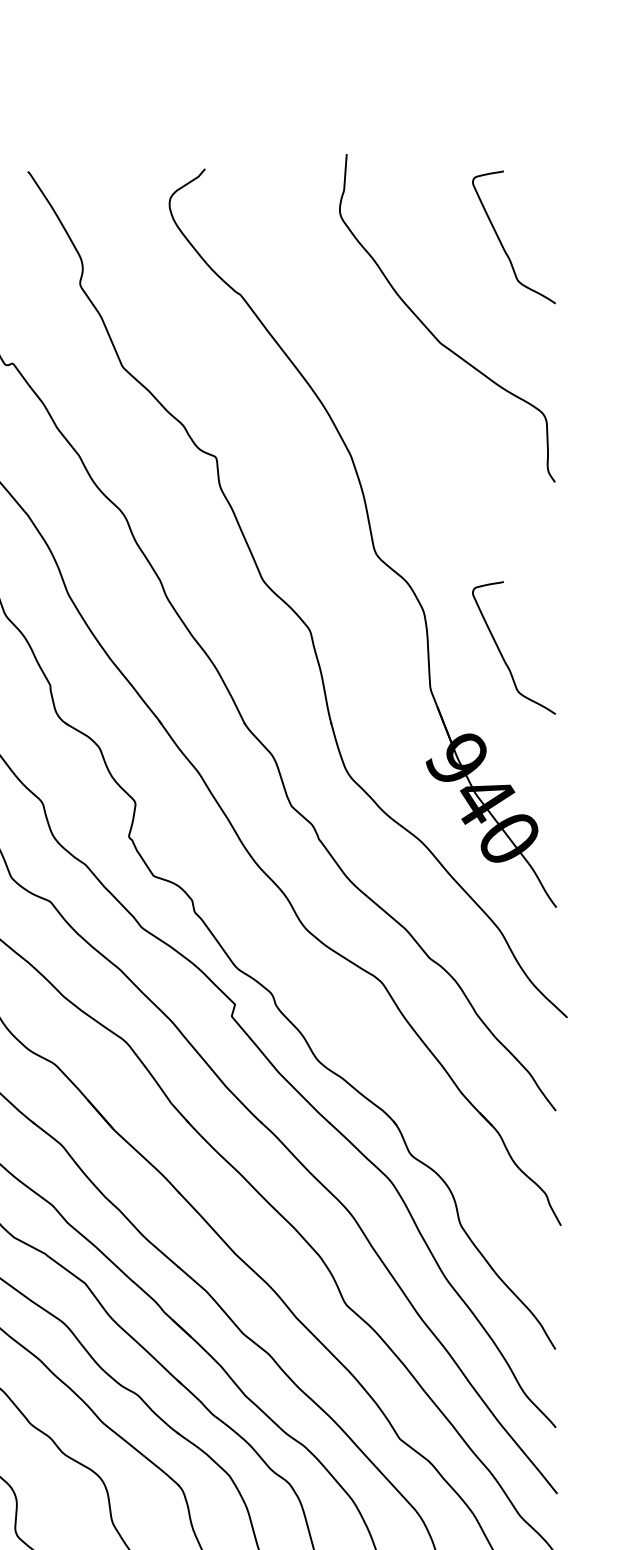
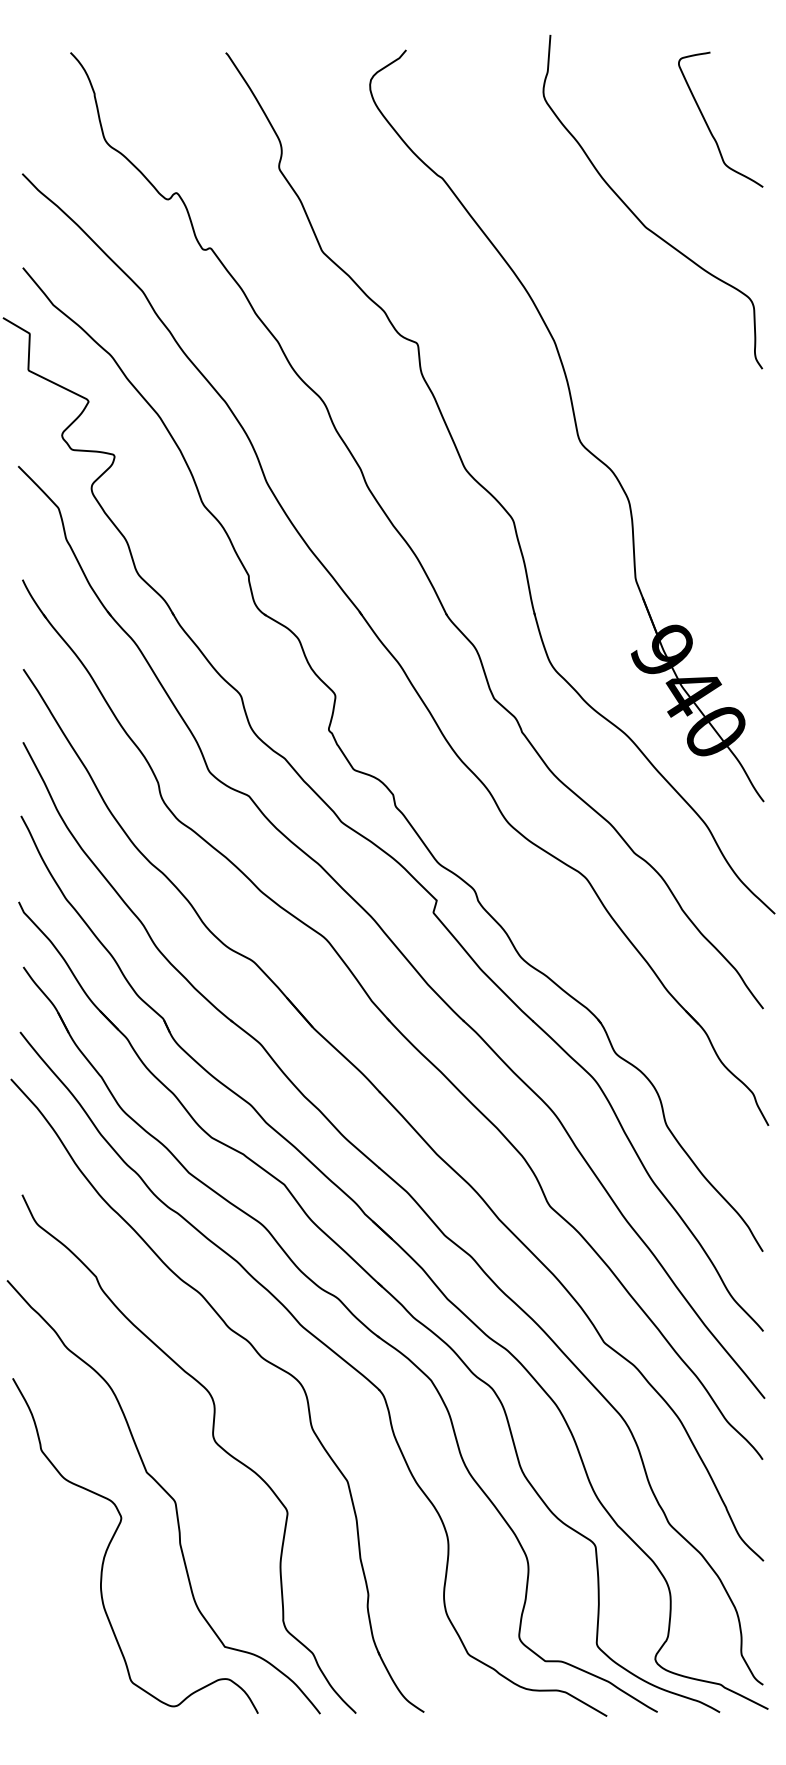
curve: (502, 653) -> (708, 543), removed

